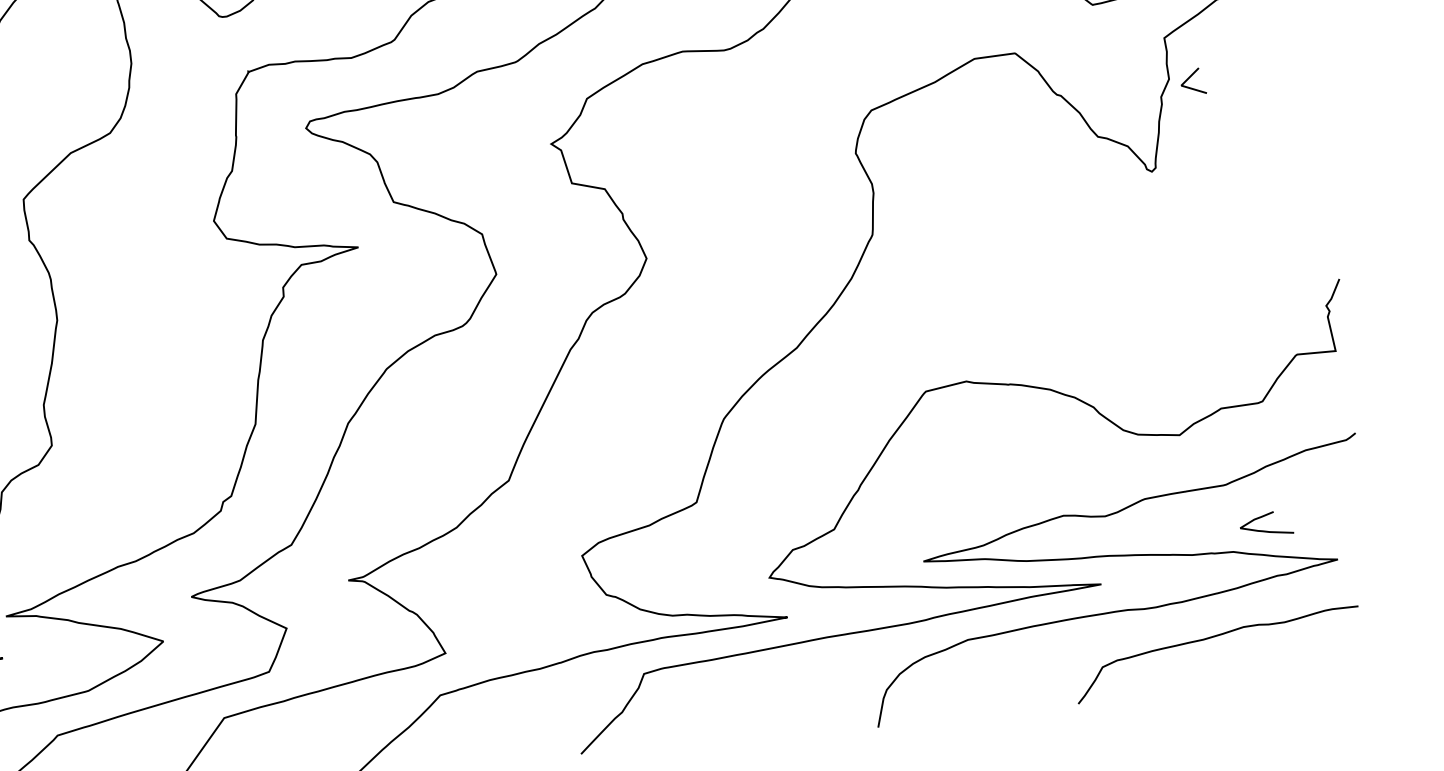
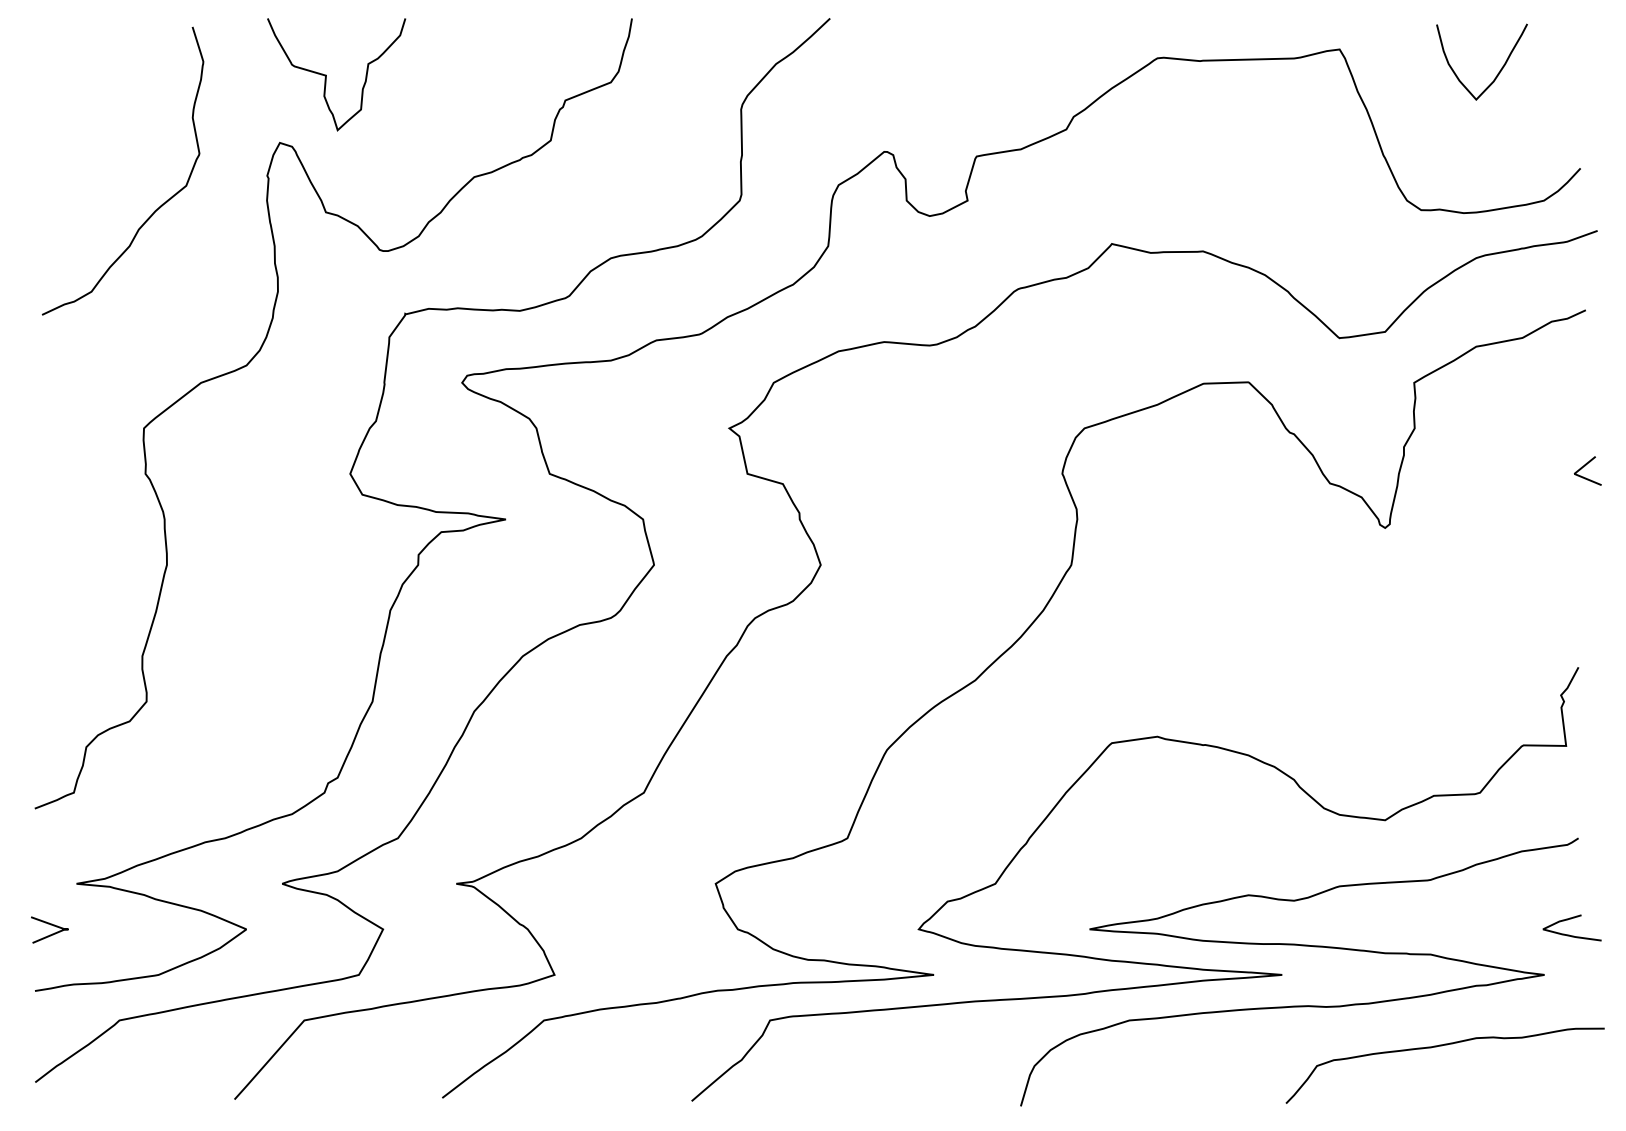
line: (1190, 77) -> (1585, 466), moved
curve: (1264, 530) -> (1569, 934), moved
curve: (1213, 637) -> (1442, 1046), moved

